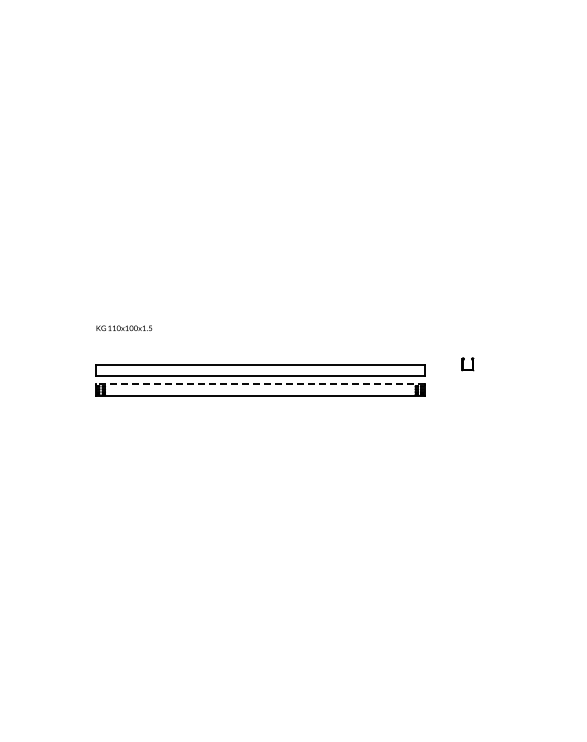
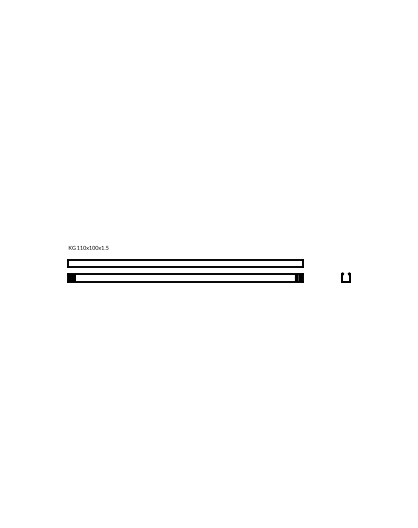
text: (124, 327) -> (88, 247), moved
part: (467, 364) -> (345, 277), moved
line: (260, 384) -> (185, 273), dashed -> solid

